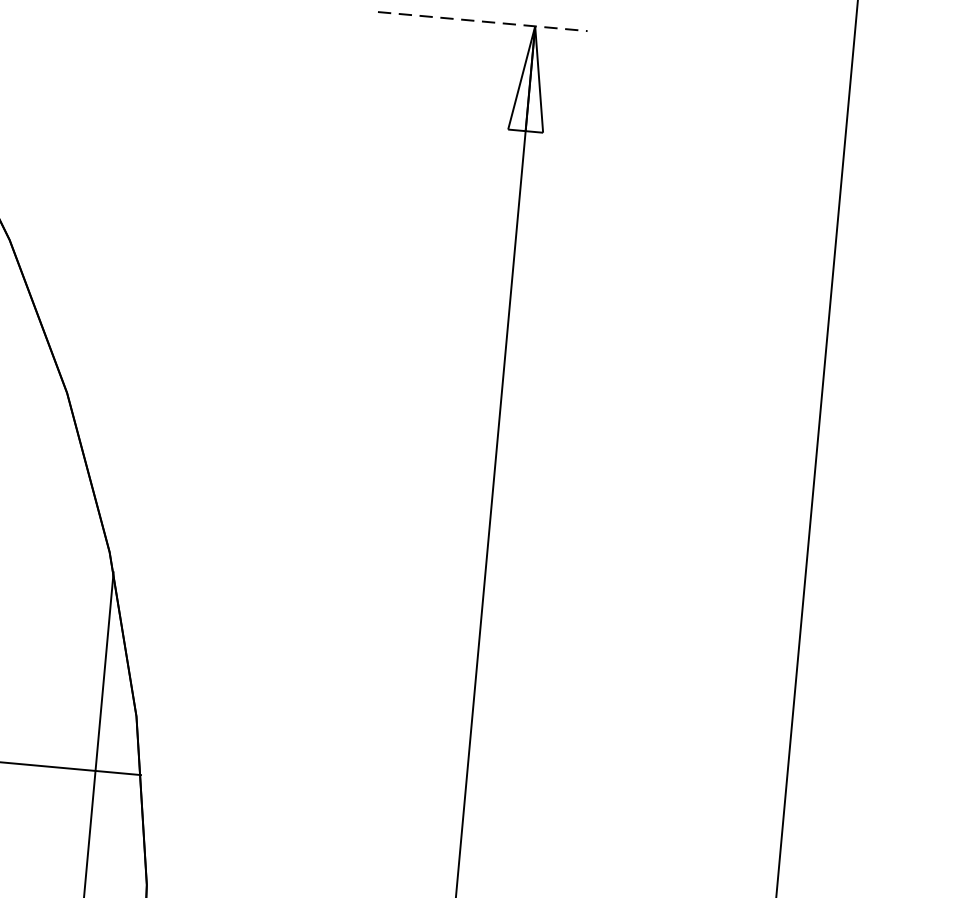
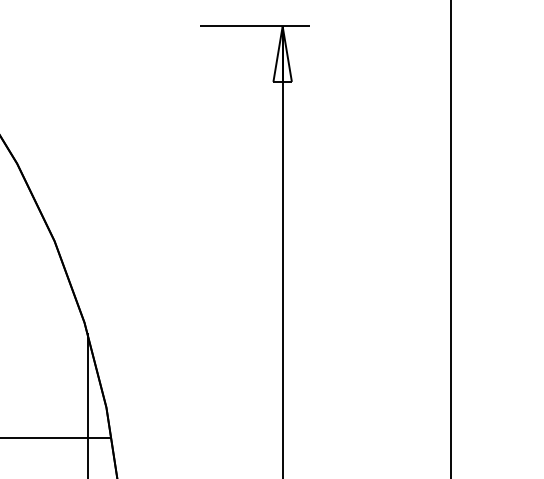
line: (483, 21) -> (255, 26), dashed -> solid

